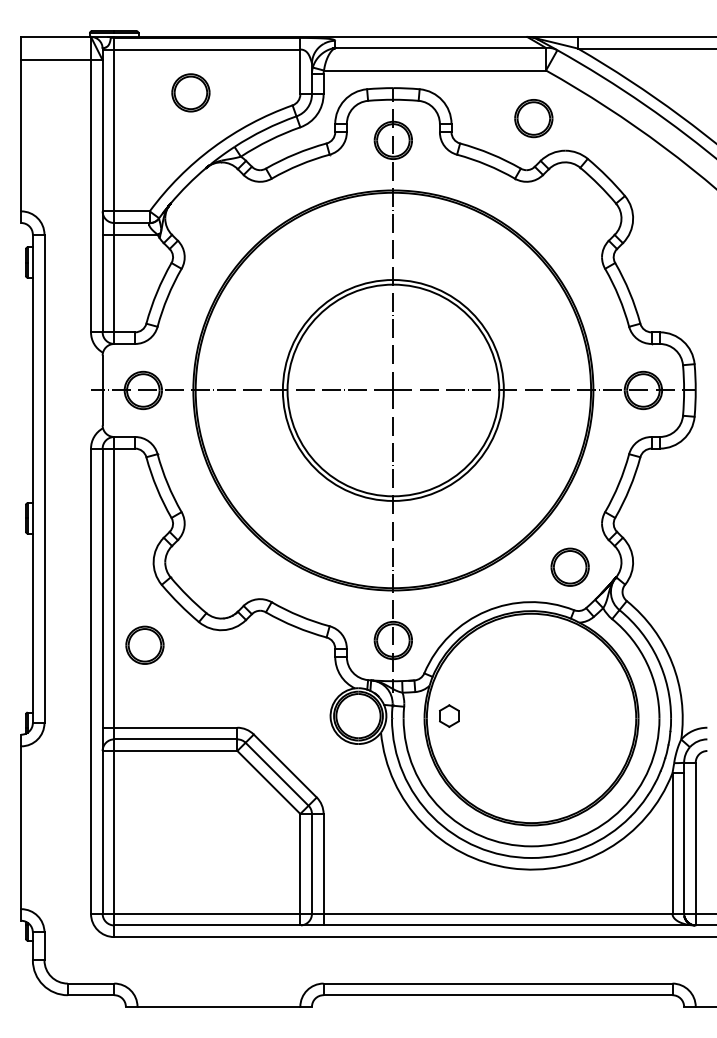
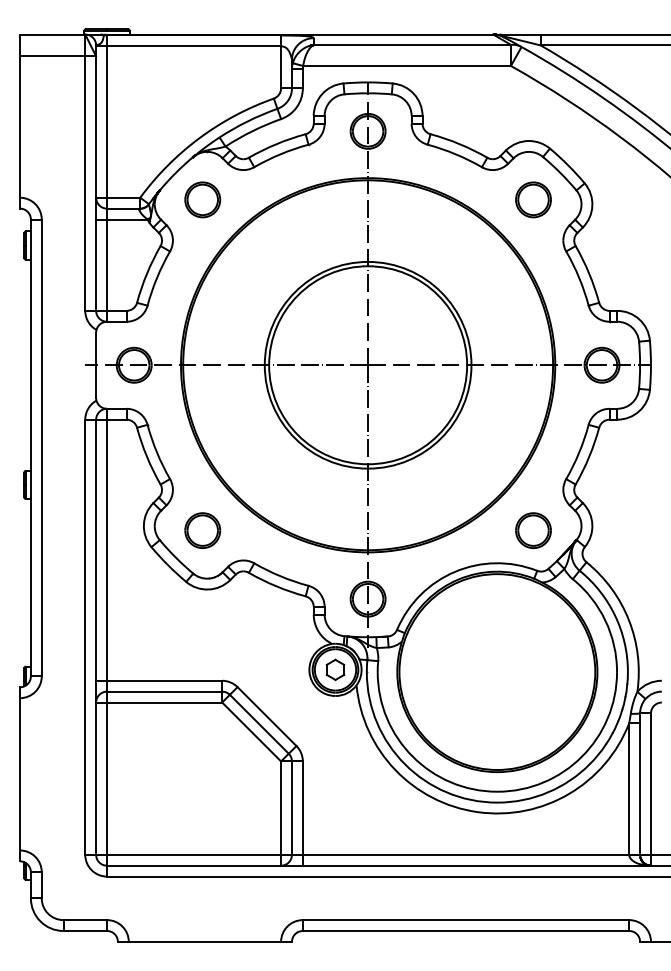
part: (190, 92) -> (202, 199), moved
part: (533, 118) -> (533, 199), moved
part: (144, 645) -> (202, 530), moved
part: (449, 715) -> (335, 669), moved

